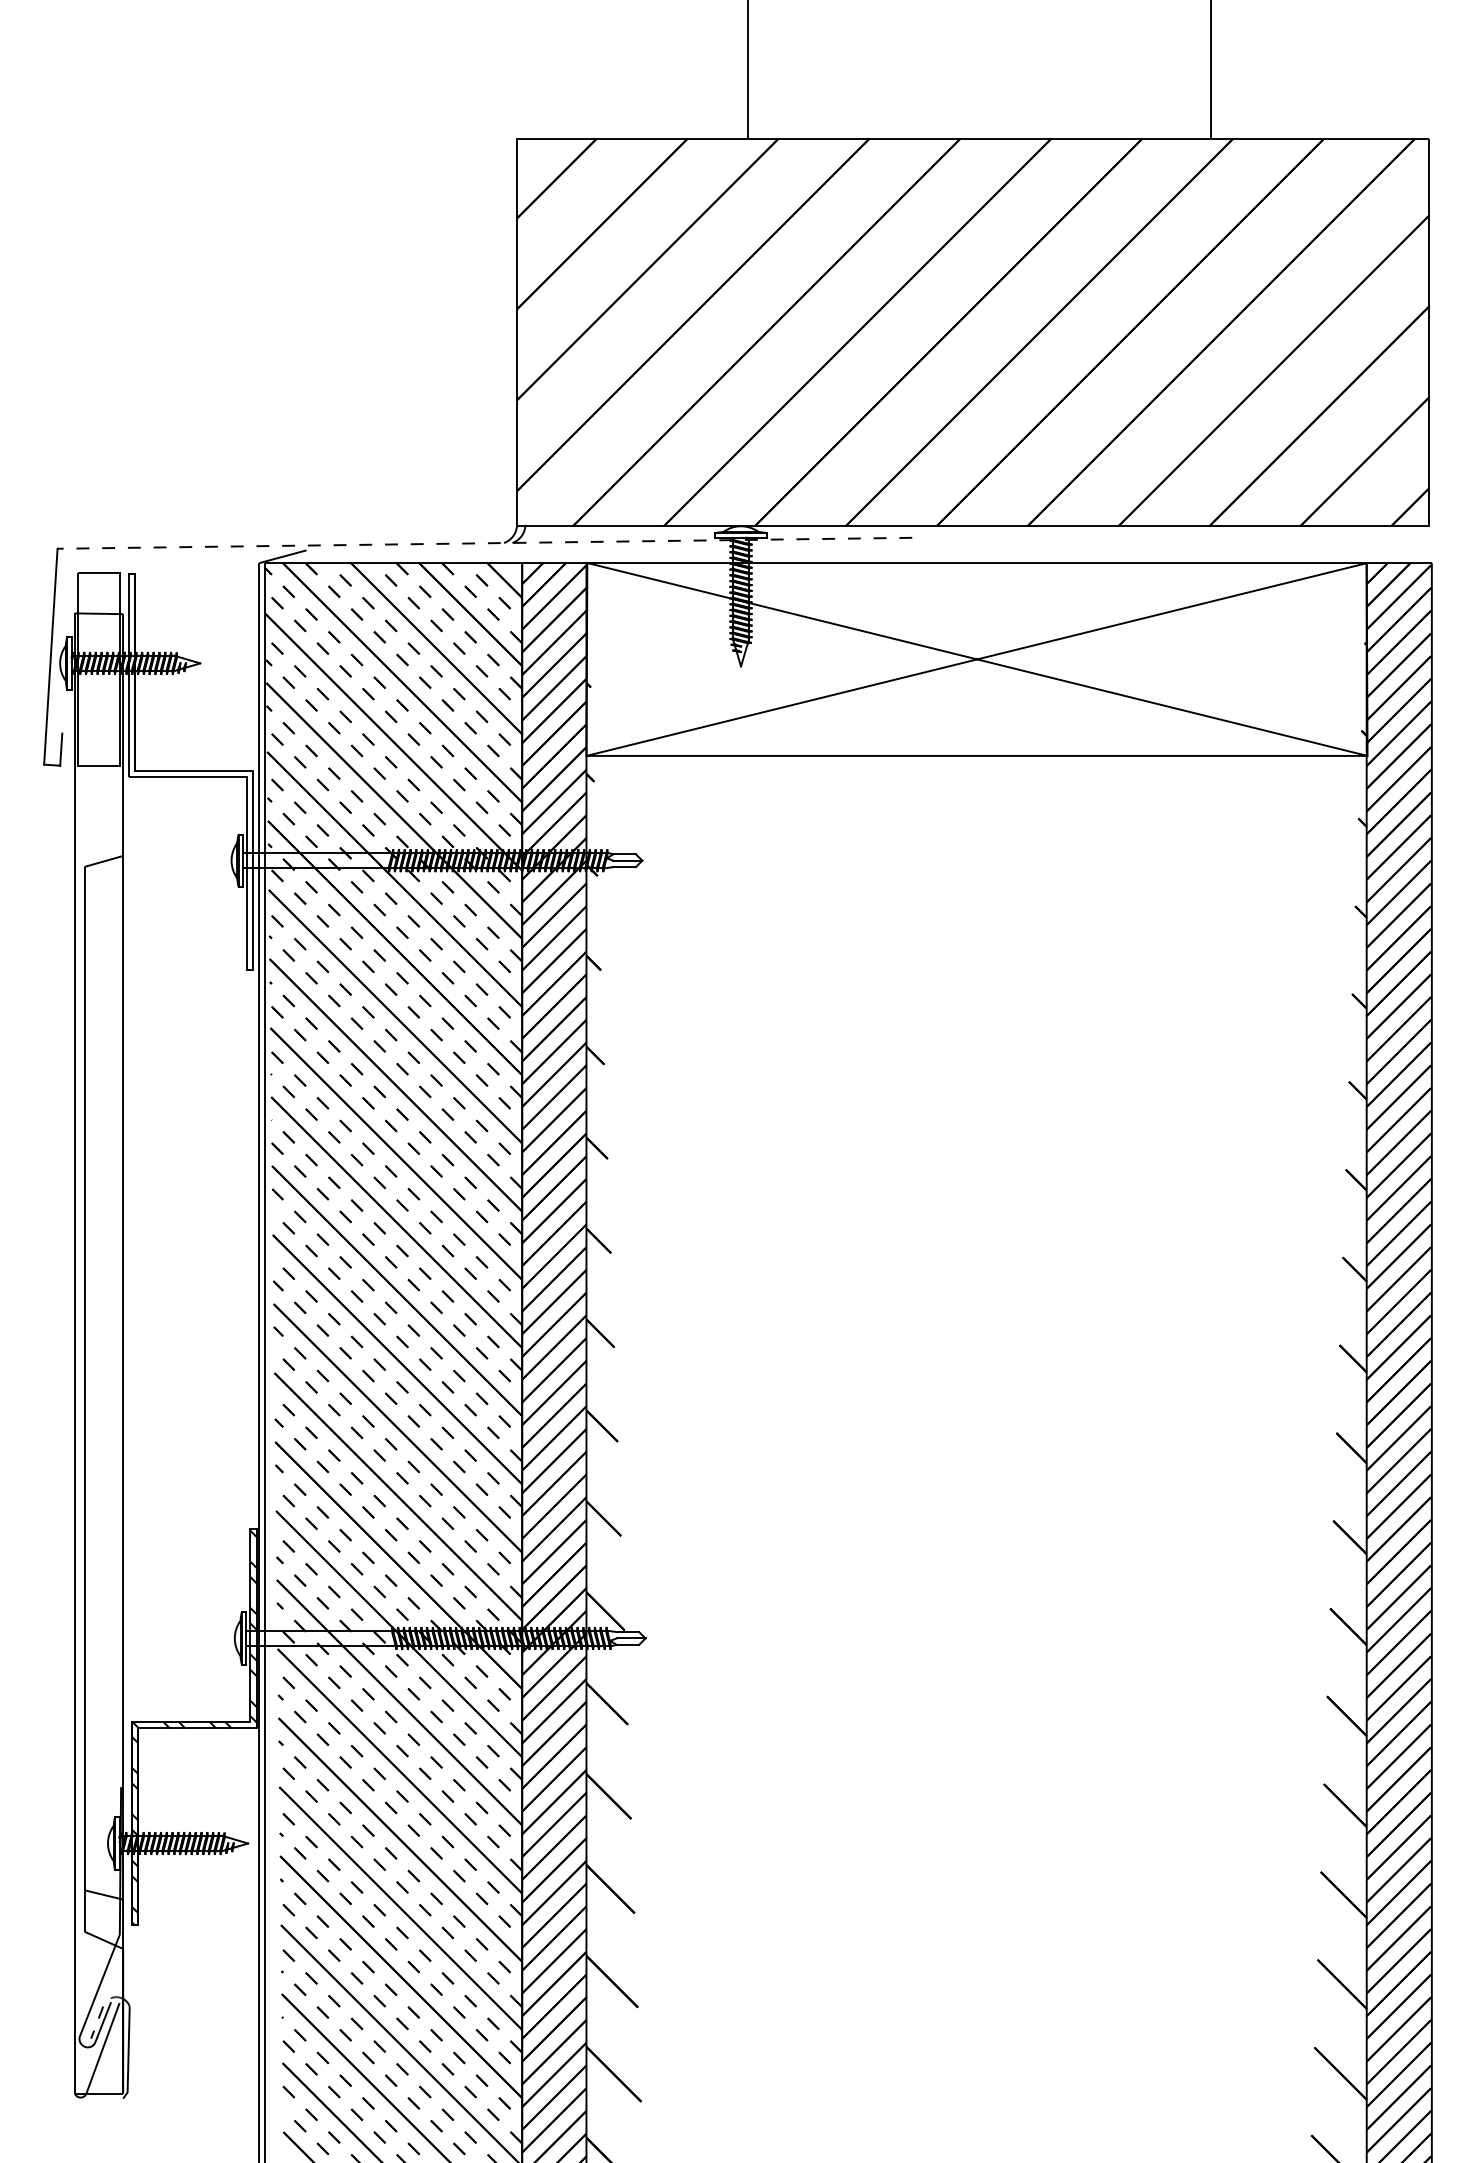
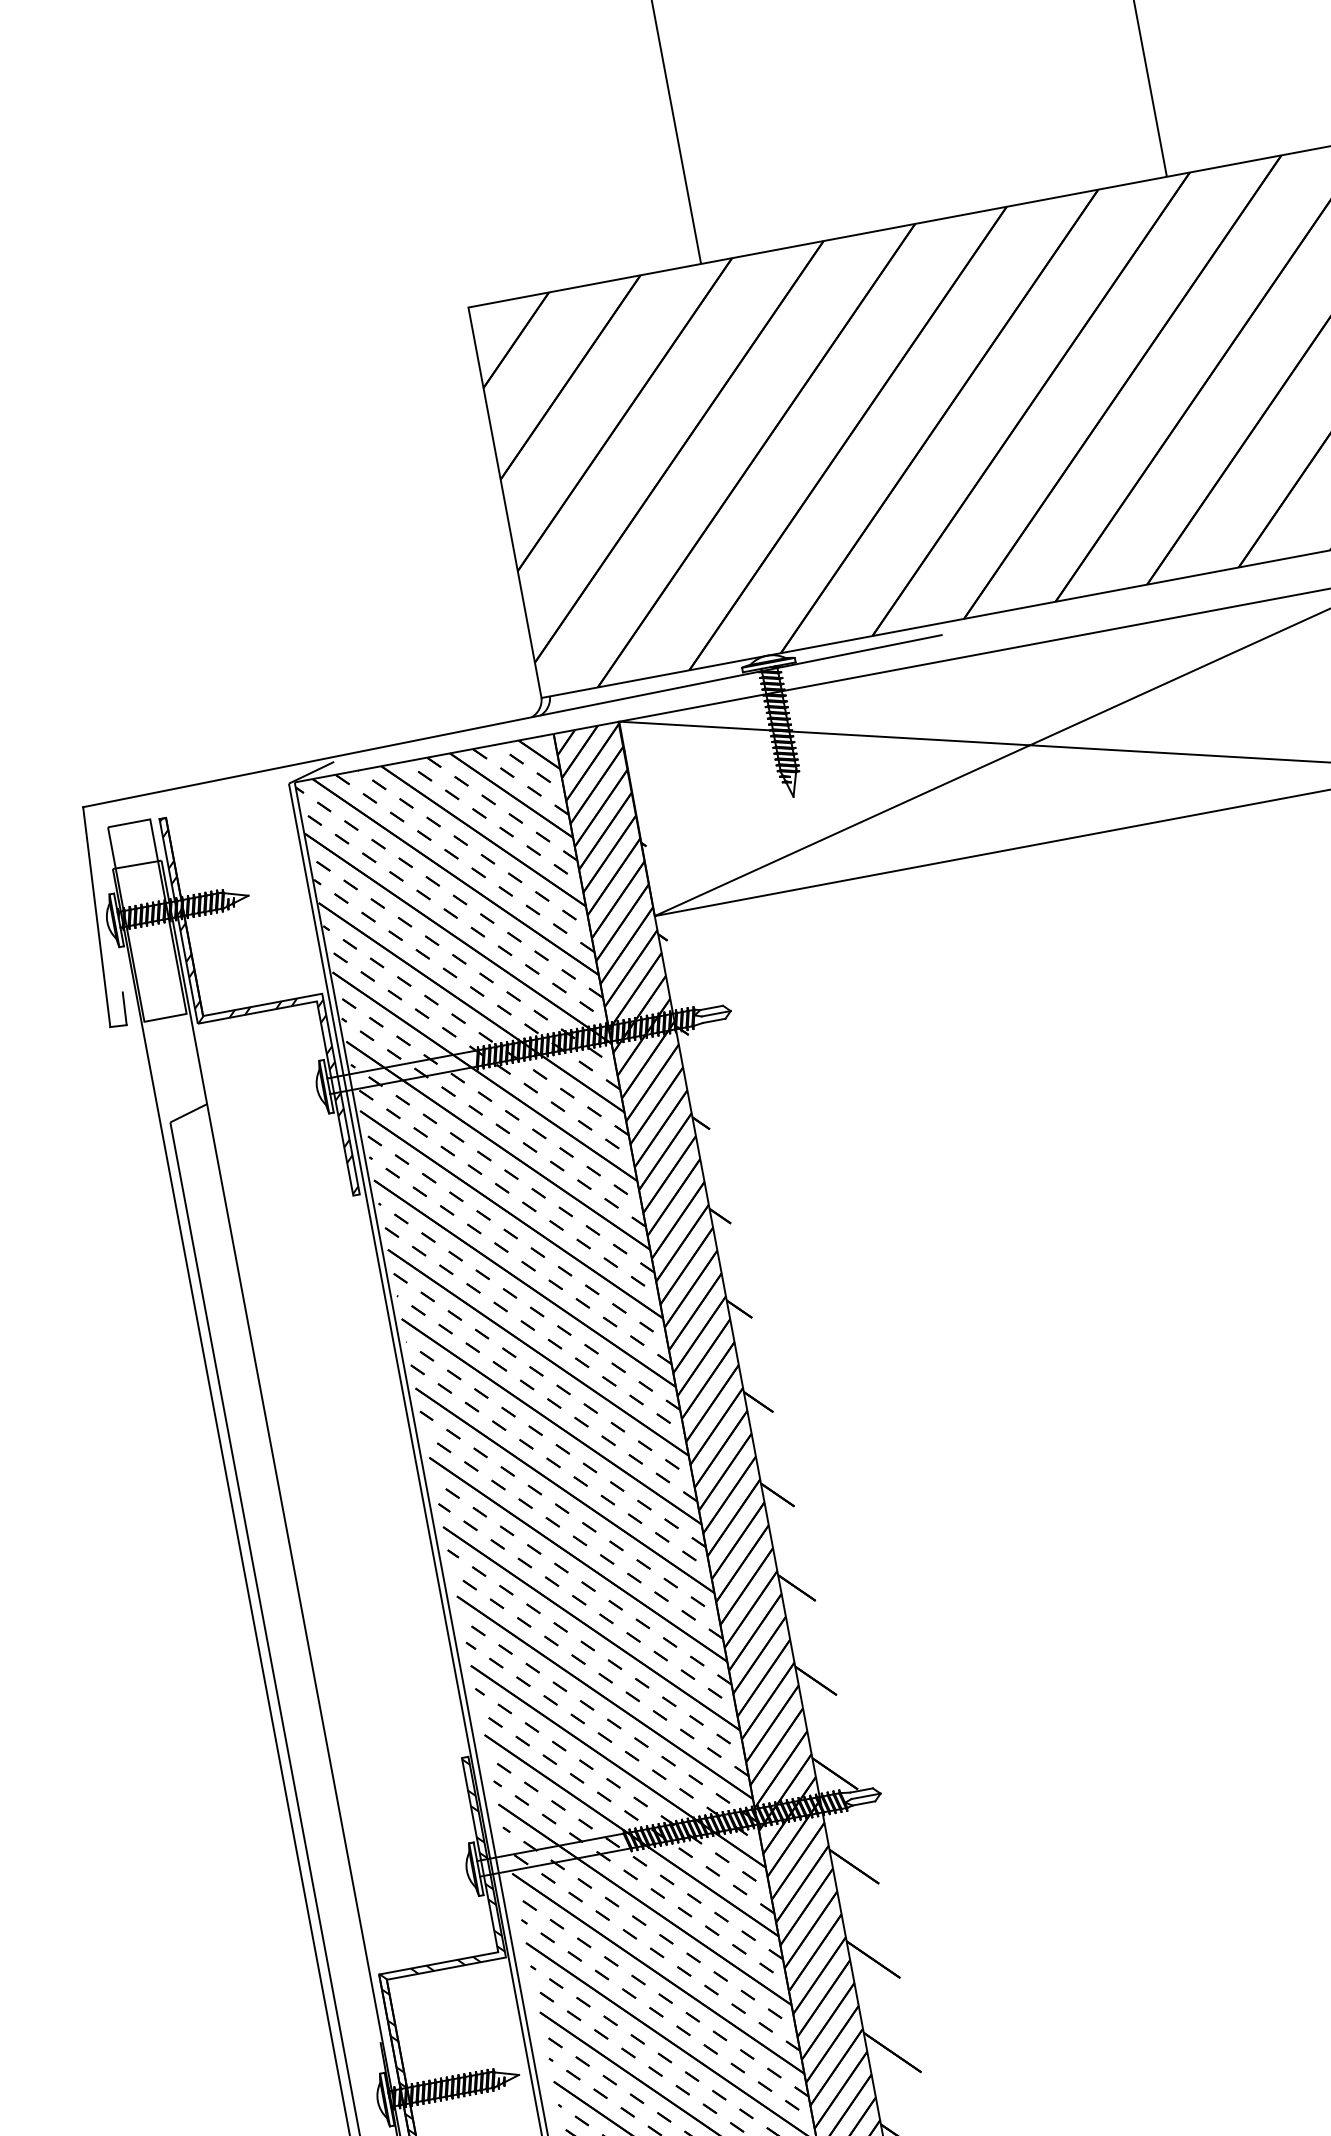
line: (484, 543) -> (512, 721), dashed -> solid
hatch: (190, 770) -> (258, 1005), added

